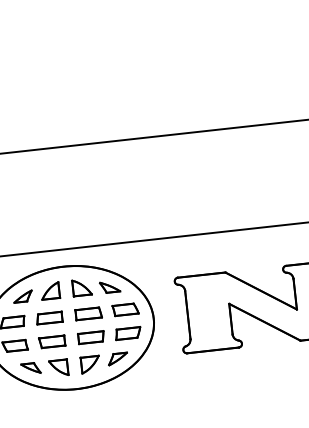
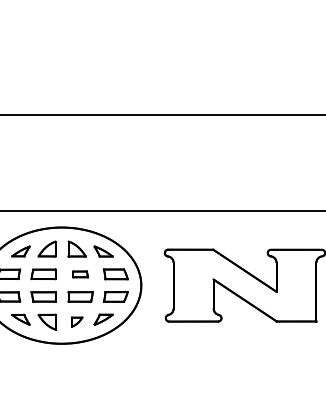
part: (88, 314) -> (80, 274), size x0.6
part: (89, 363) -> (76, 321), size x0.6

